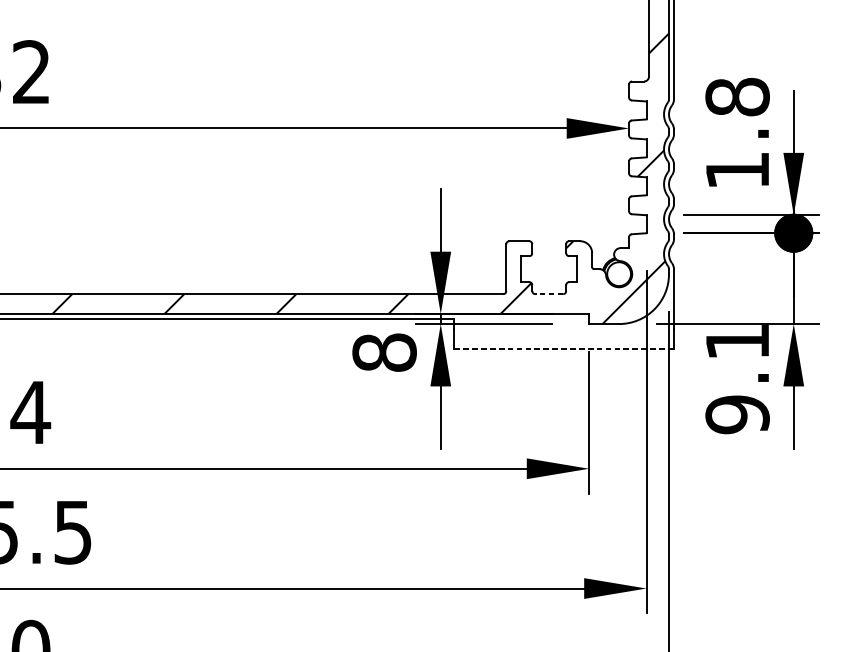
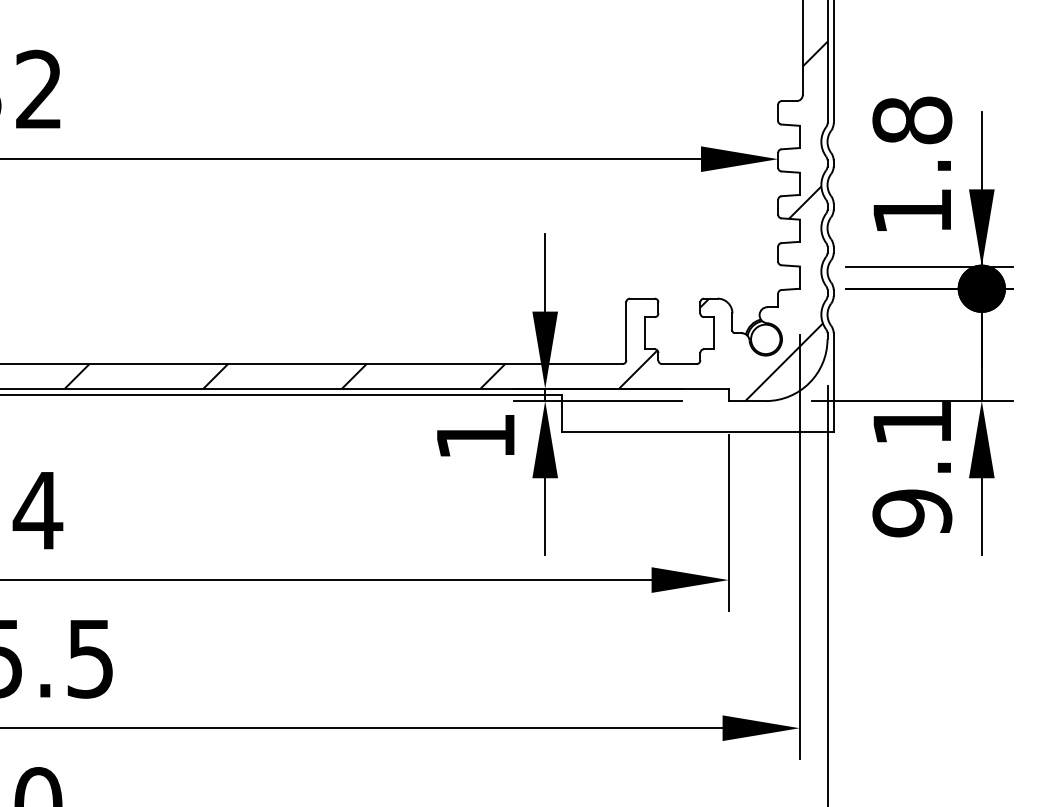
line: (548, 294) -> (678, 364), dashed -> solid
line: (563, 348) -> (697, 431), dashed -> solid
text: (384, 352) -> (475, 436), 8 -> 1

